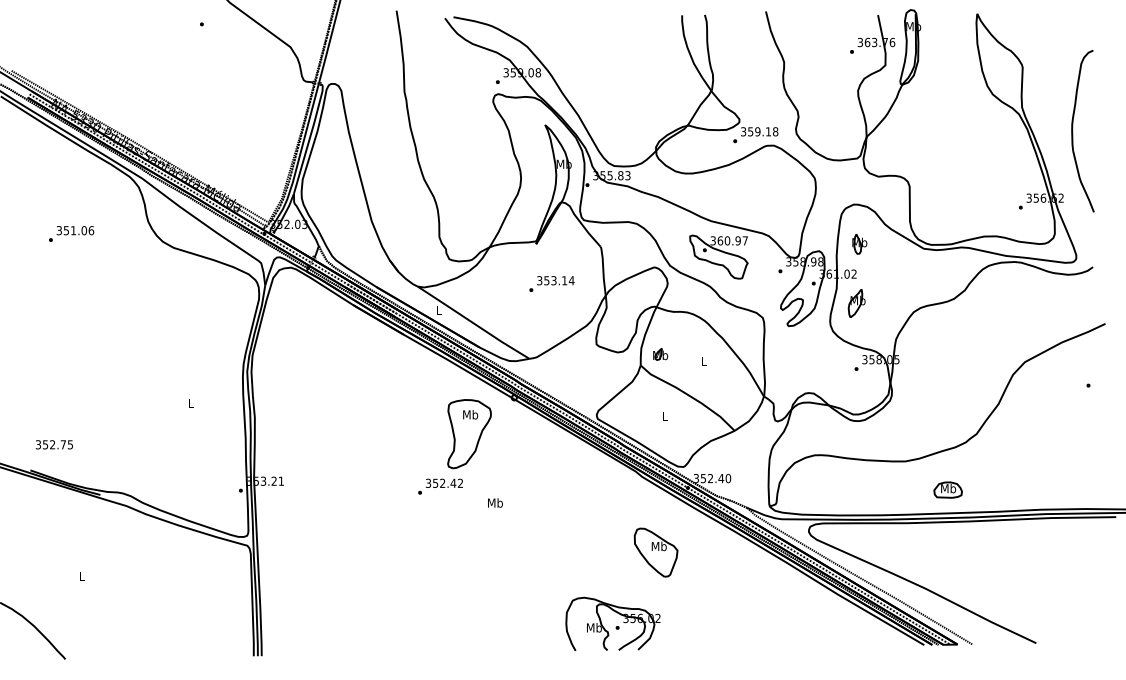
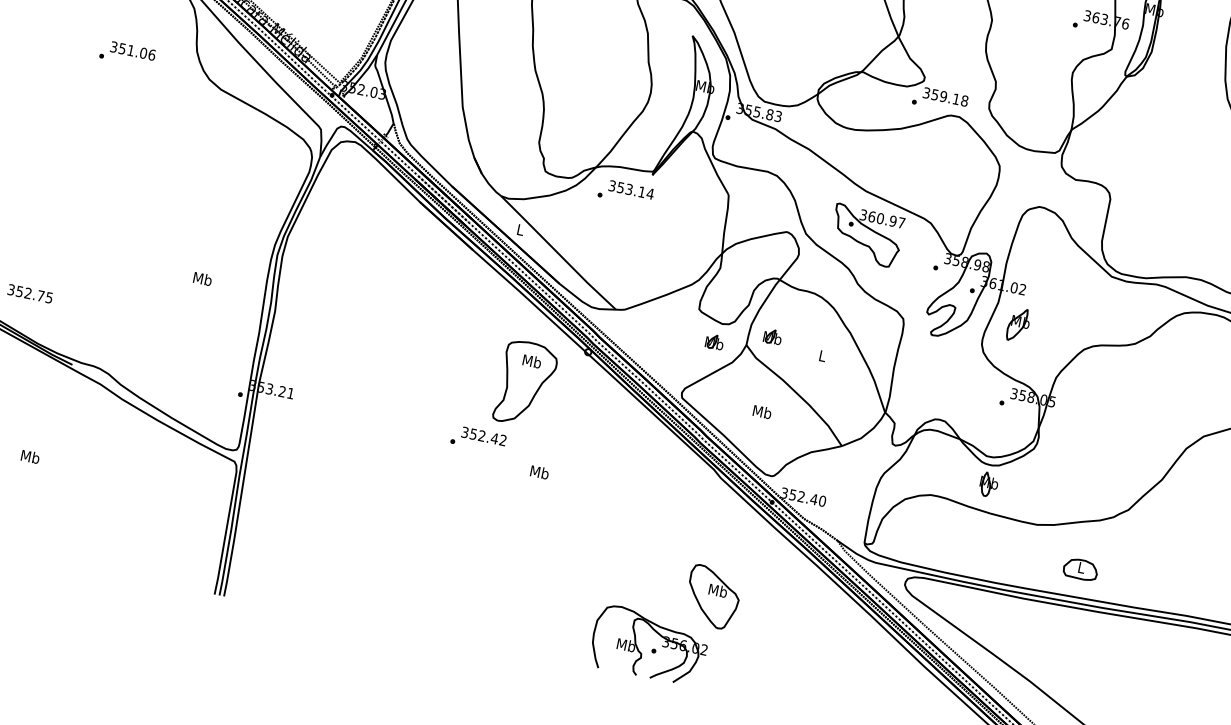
text: (71, 233) -> (127, 53), moved
part: (859, 244) -> (988, 484), moved
text: (551, 283) -> (625, 192), moved
part: (614, 368) -> (714, 342), added
text: (190, 403) -> (202, 278), L -> Mb
text: (664, 416) -> (762, 411), L -> Mb
text: (948, 488) -> (1081, 567), Mb -> L
part: (655, 552) -> (712, 597), moved
text: (81, 575) -> (30, 455), L -> Mb

